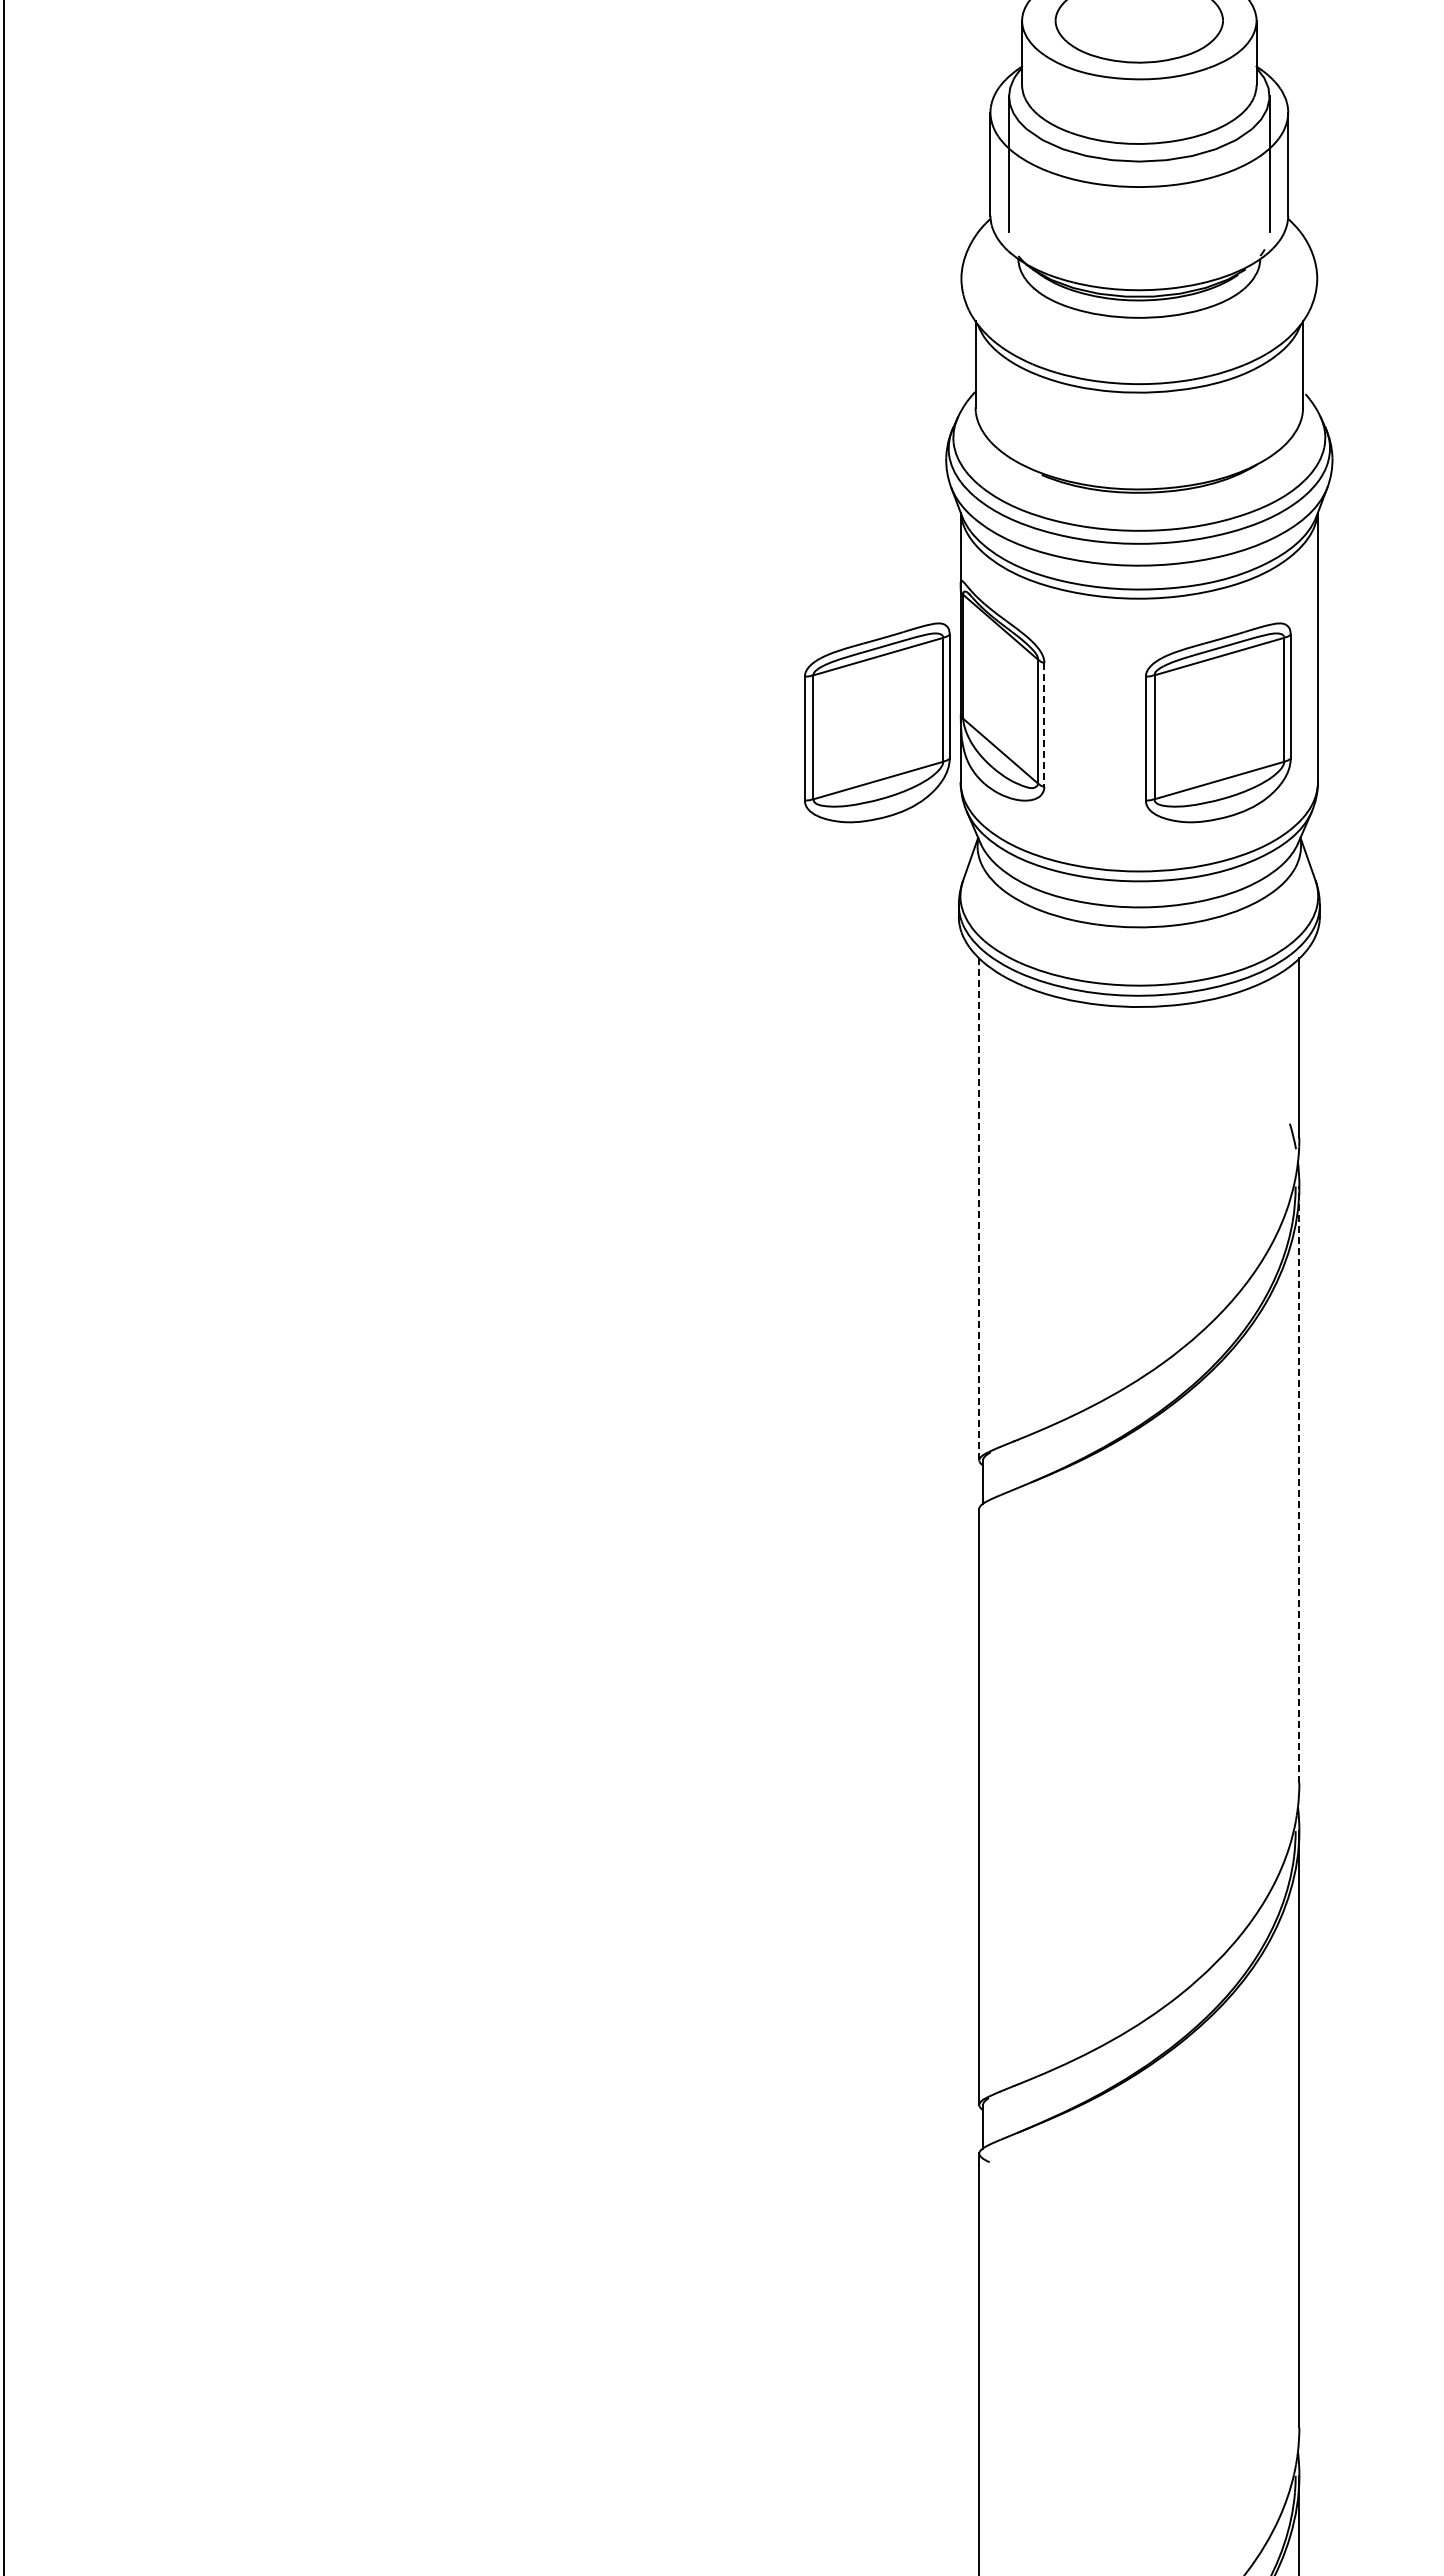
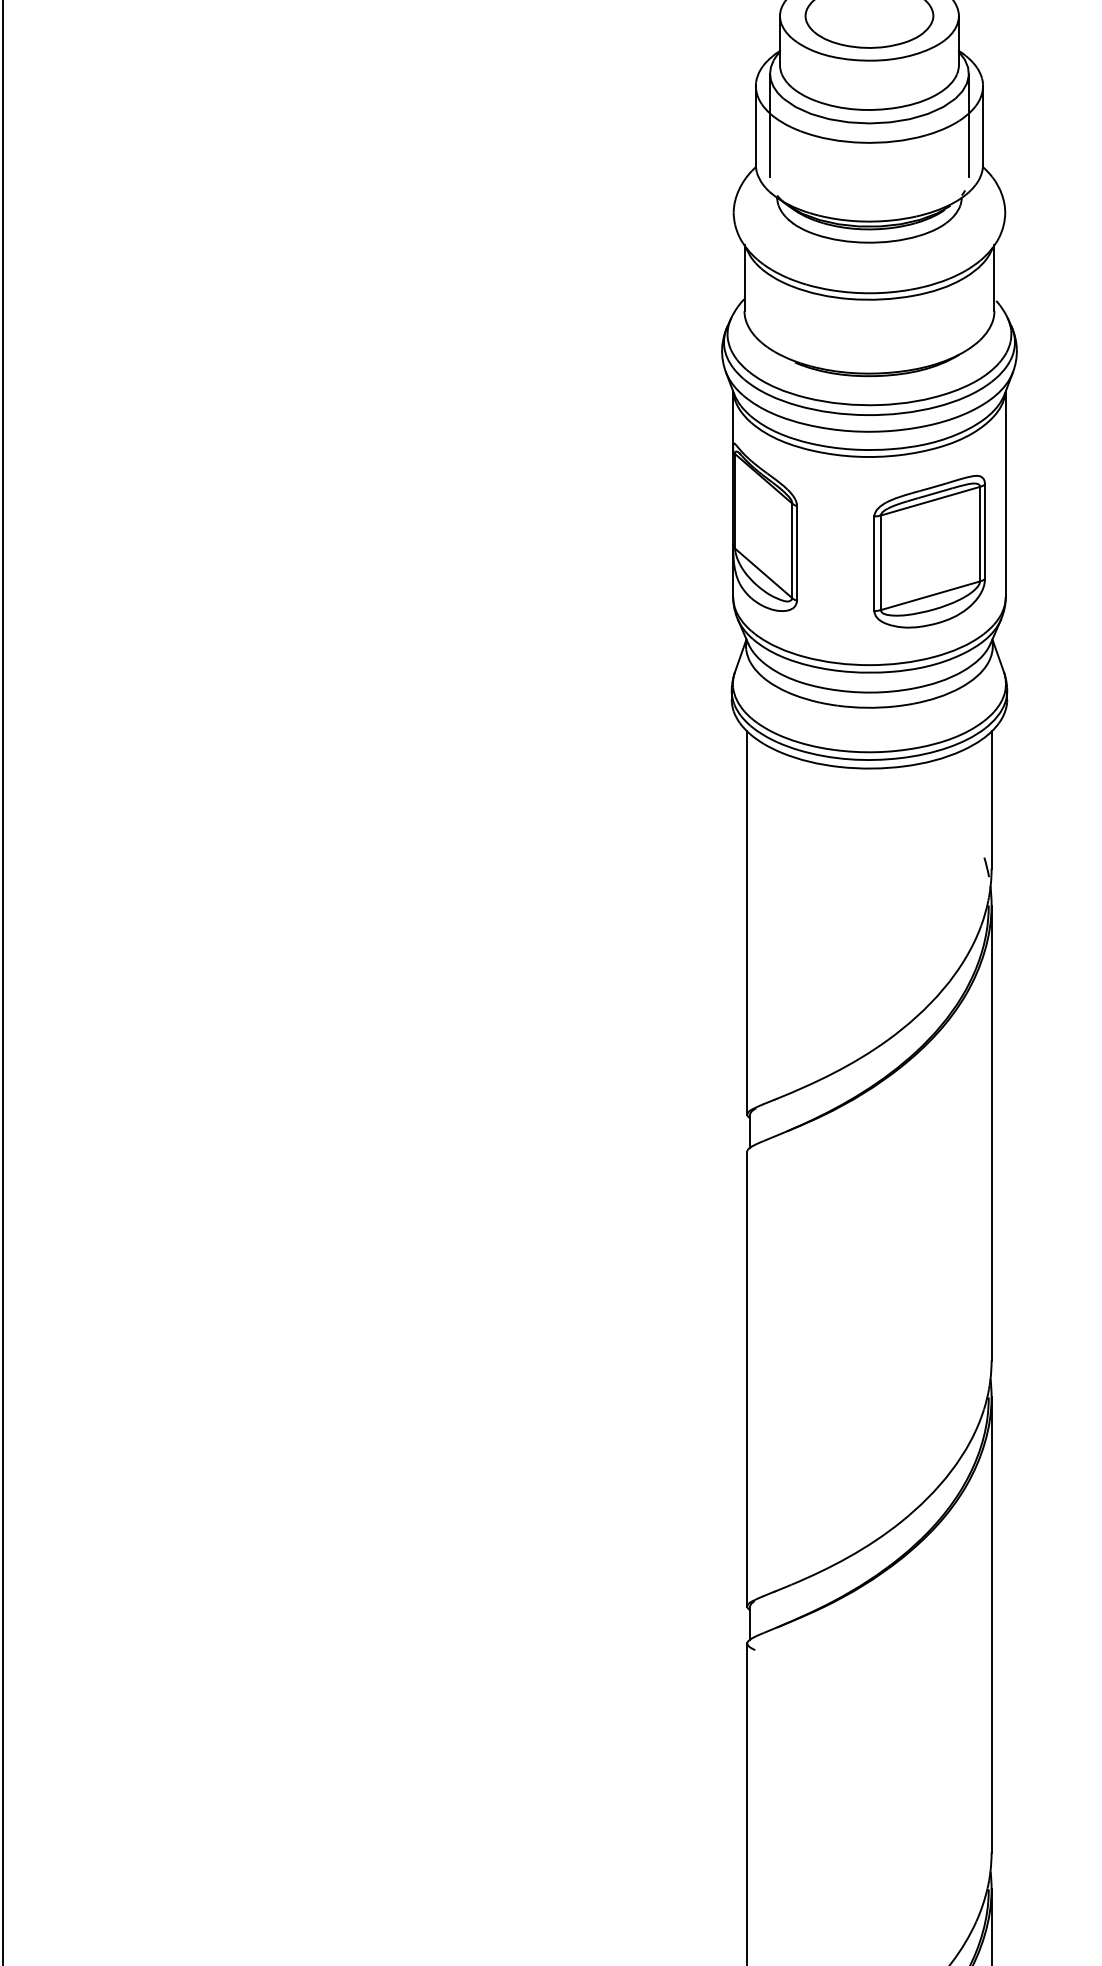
part: (877, 722) -> (669, 551), removed
line: (1044, 724) -> (797, 552), dashed -> solid
line: (979, 1208) -> (747, 922), dashed -> solid
line: (1299, 1484) -> (991, 1132), dashed -> solid

